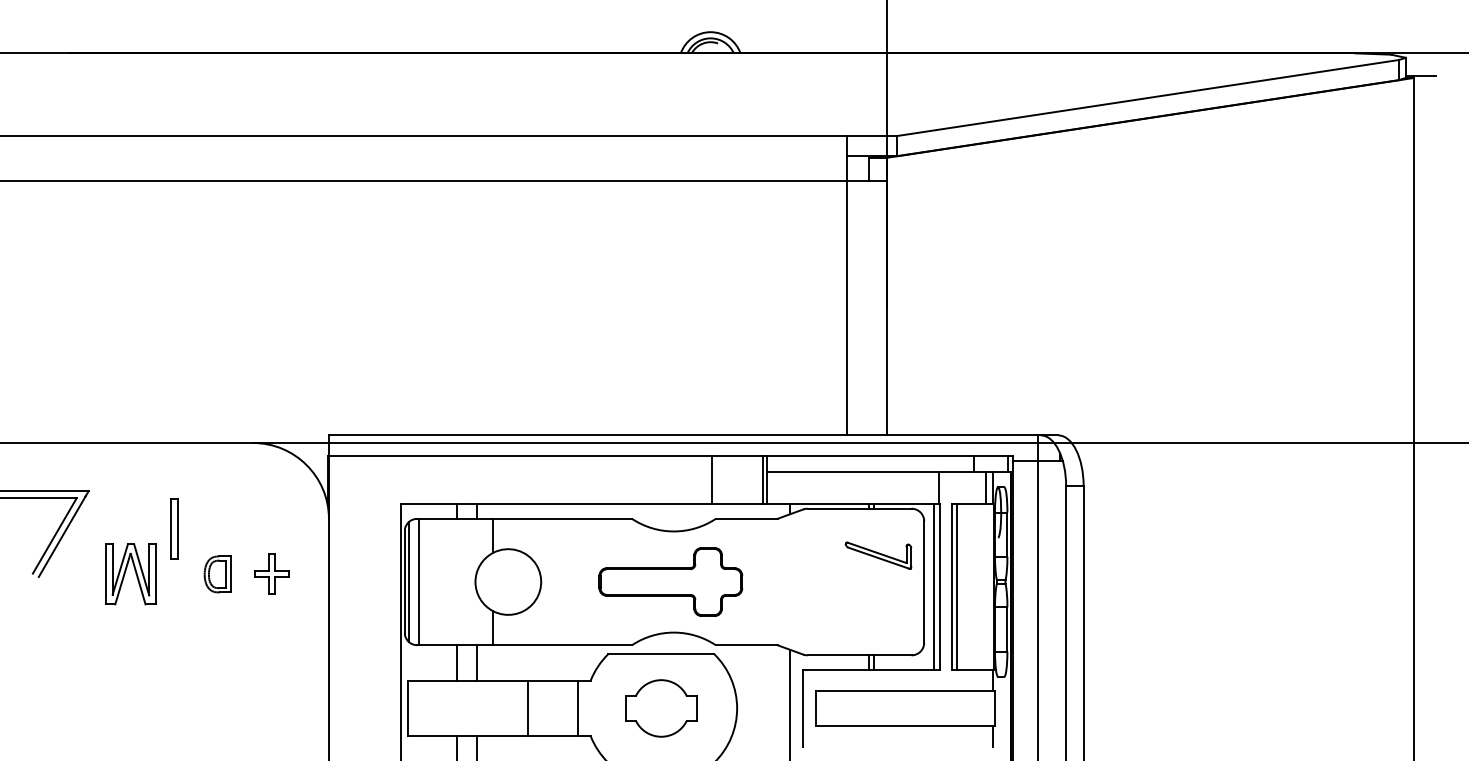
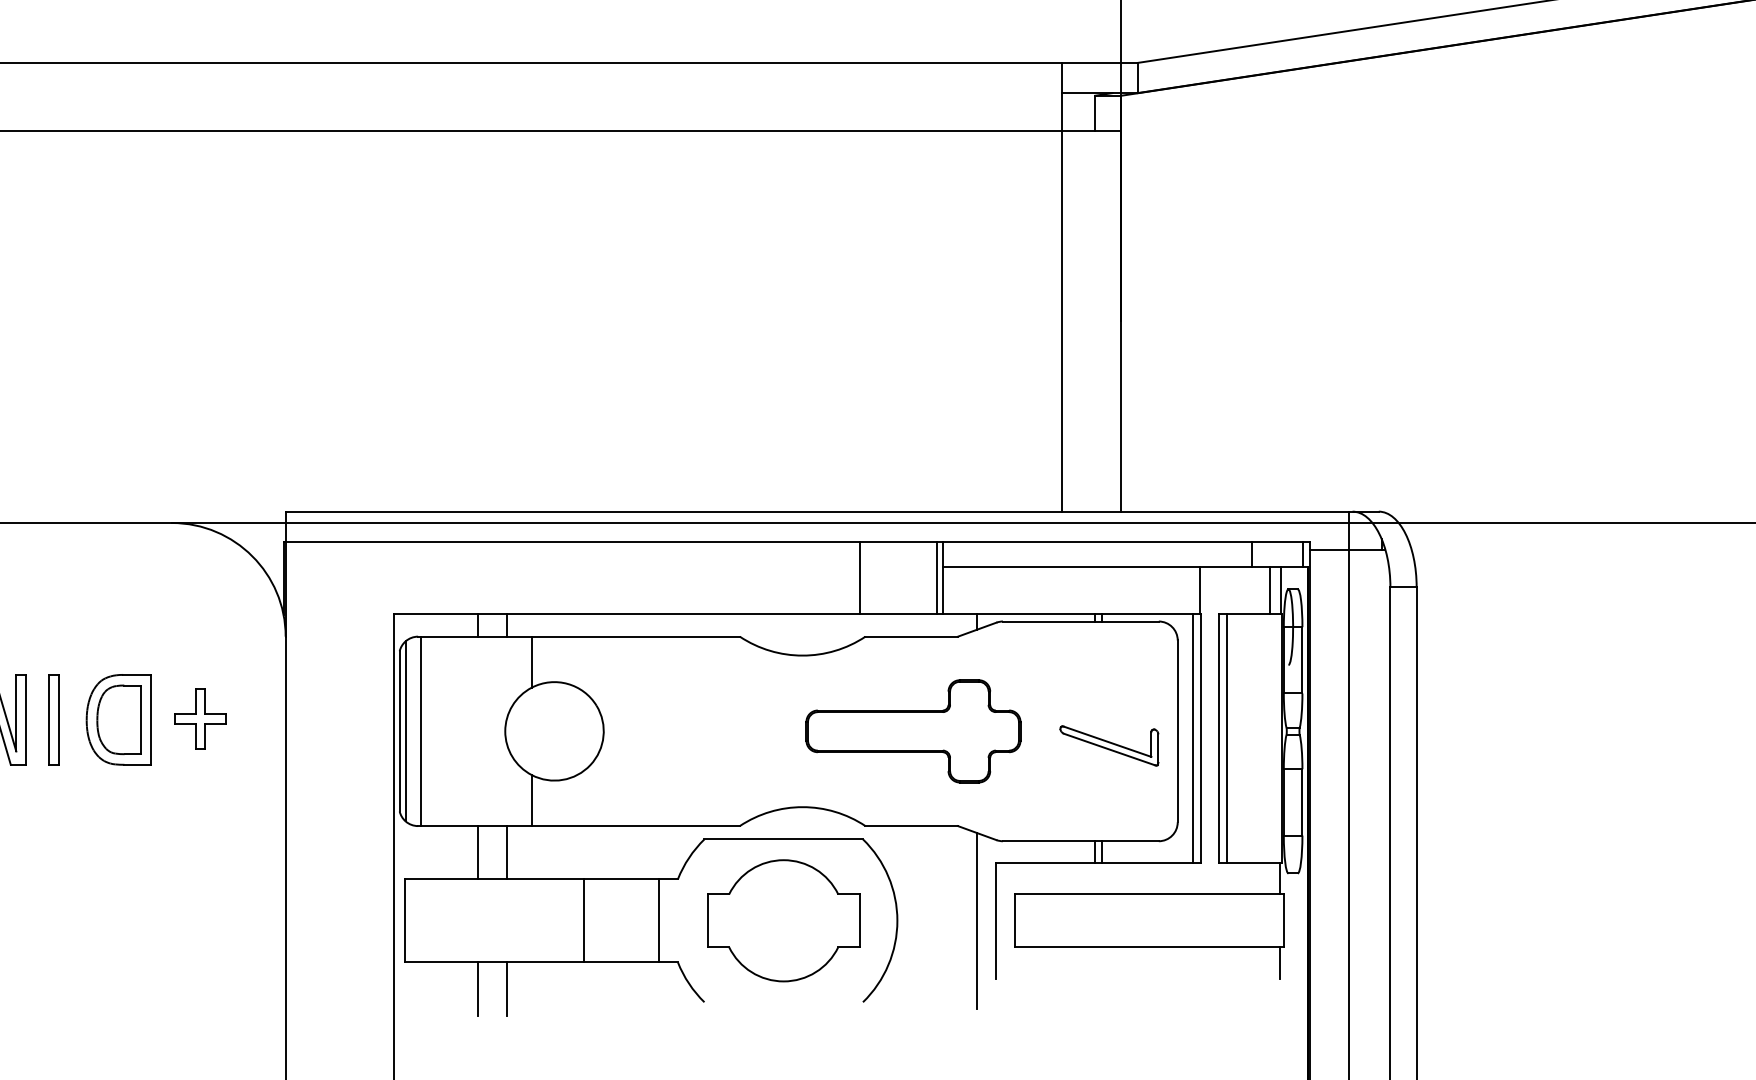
part: (174, 528) -> (54, 718), moved
part: (878, 555) -> (1109, 745), moved
part: (217, 574) -> (118, 720), size x1.67
part: (670, 581) -> (912, 730), moved
part: (661, 708) -> (784, 920), size x1.43

